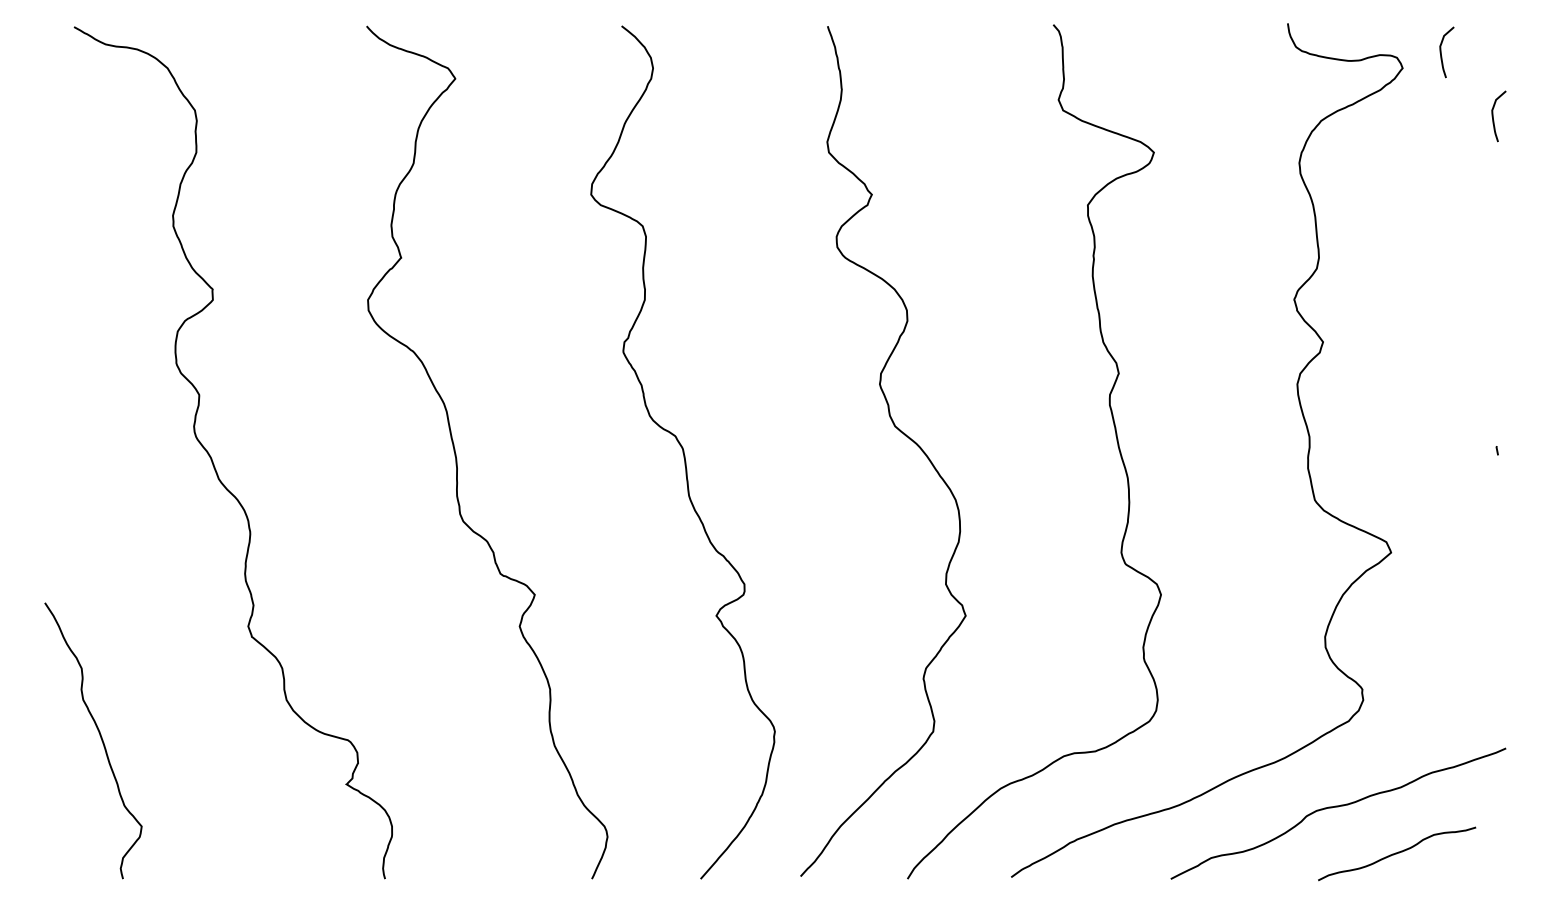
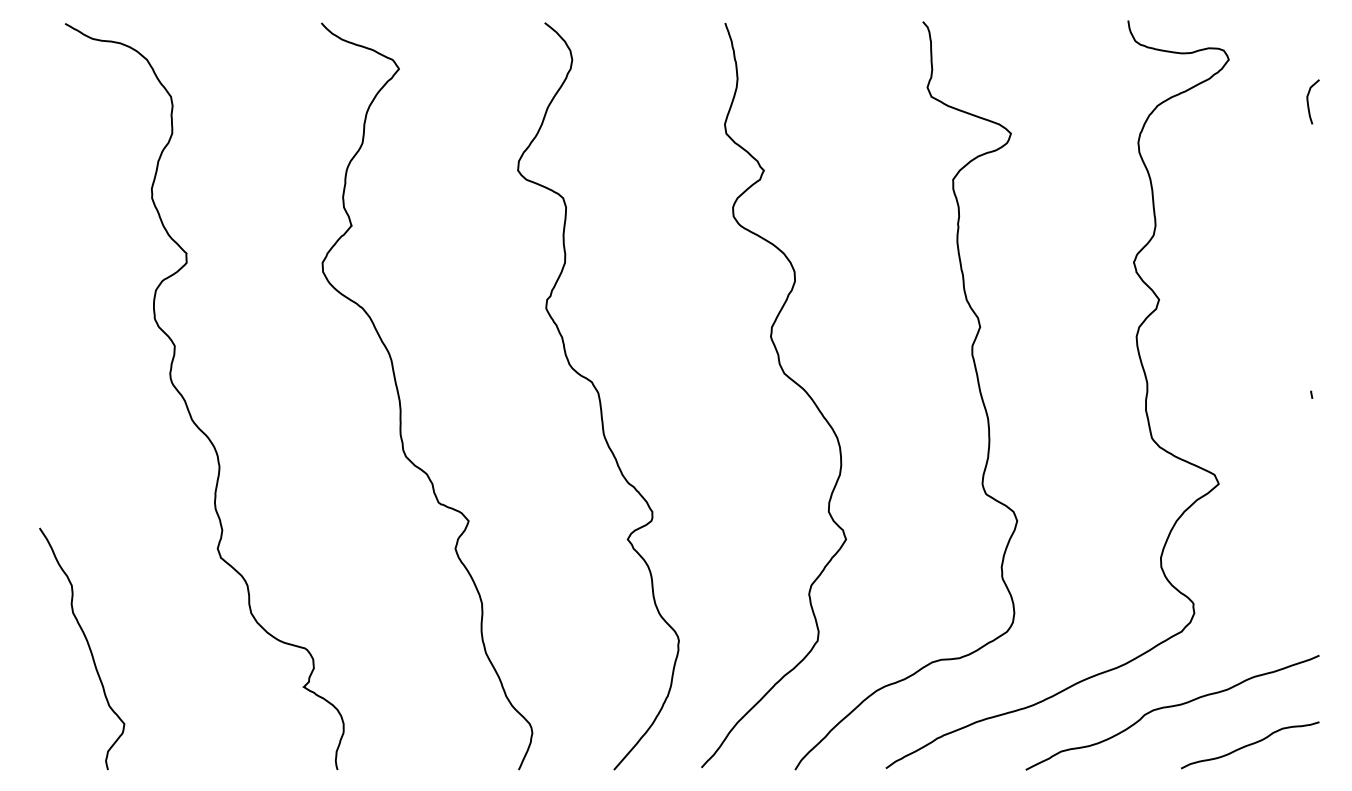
curve: (1441, 52) -> (1262, 46), removed
curve: (1397, 853) -> (1250, 744), moved

